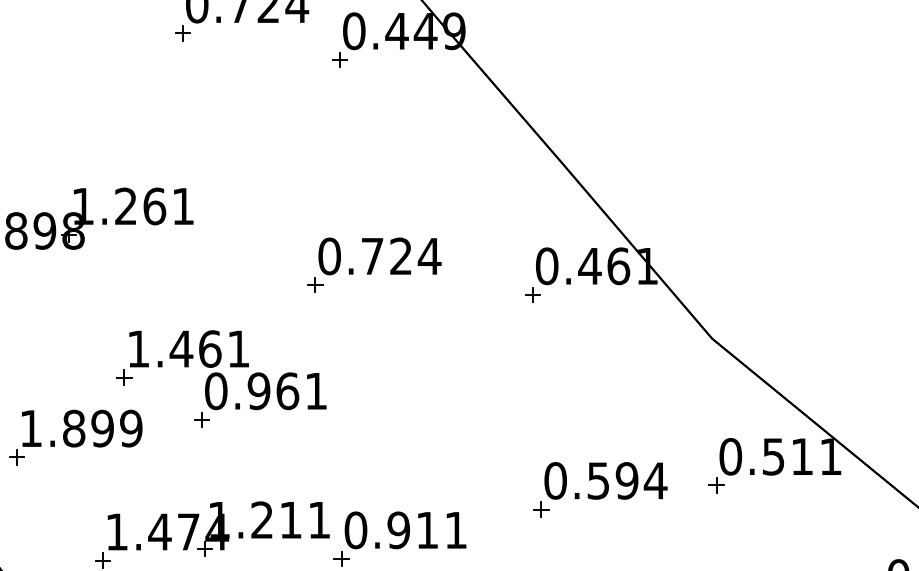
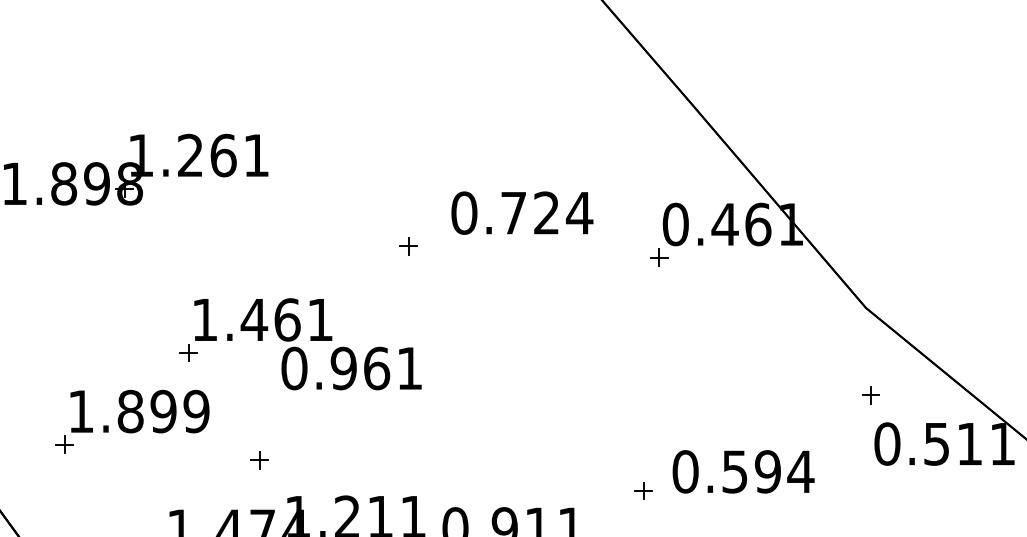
text: (379, 256) -> (521, 213), moved
part: (201, 419) -> (259, 459), moved
part: (716, 485) -> (870, 395), moved
part: (541, 509) -> (643, 490), moved

